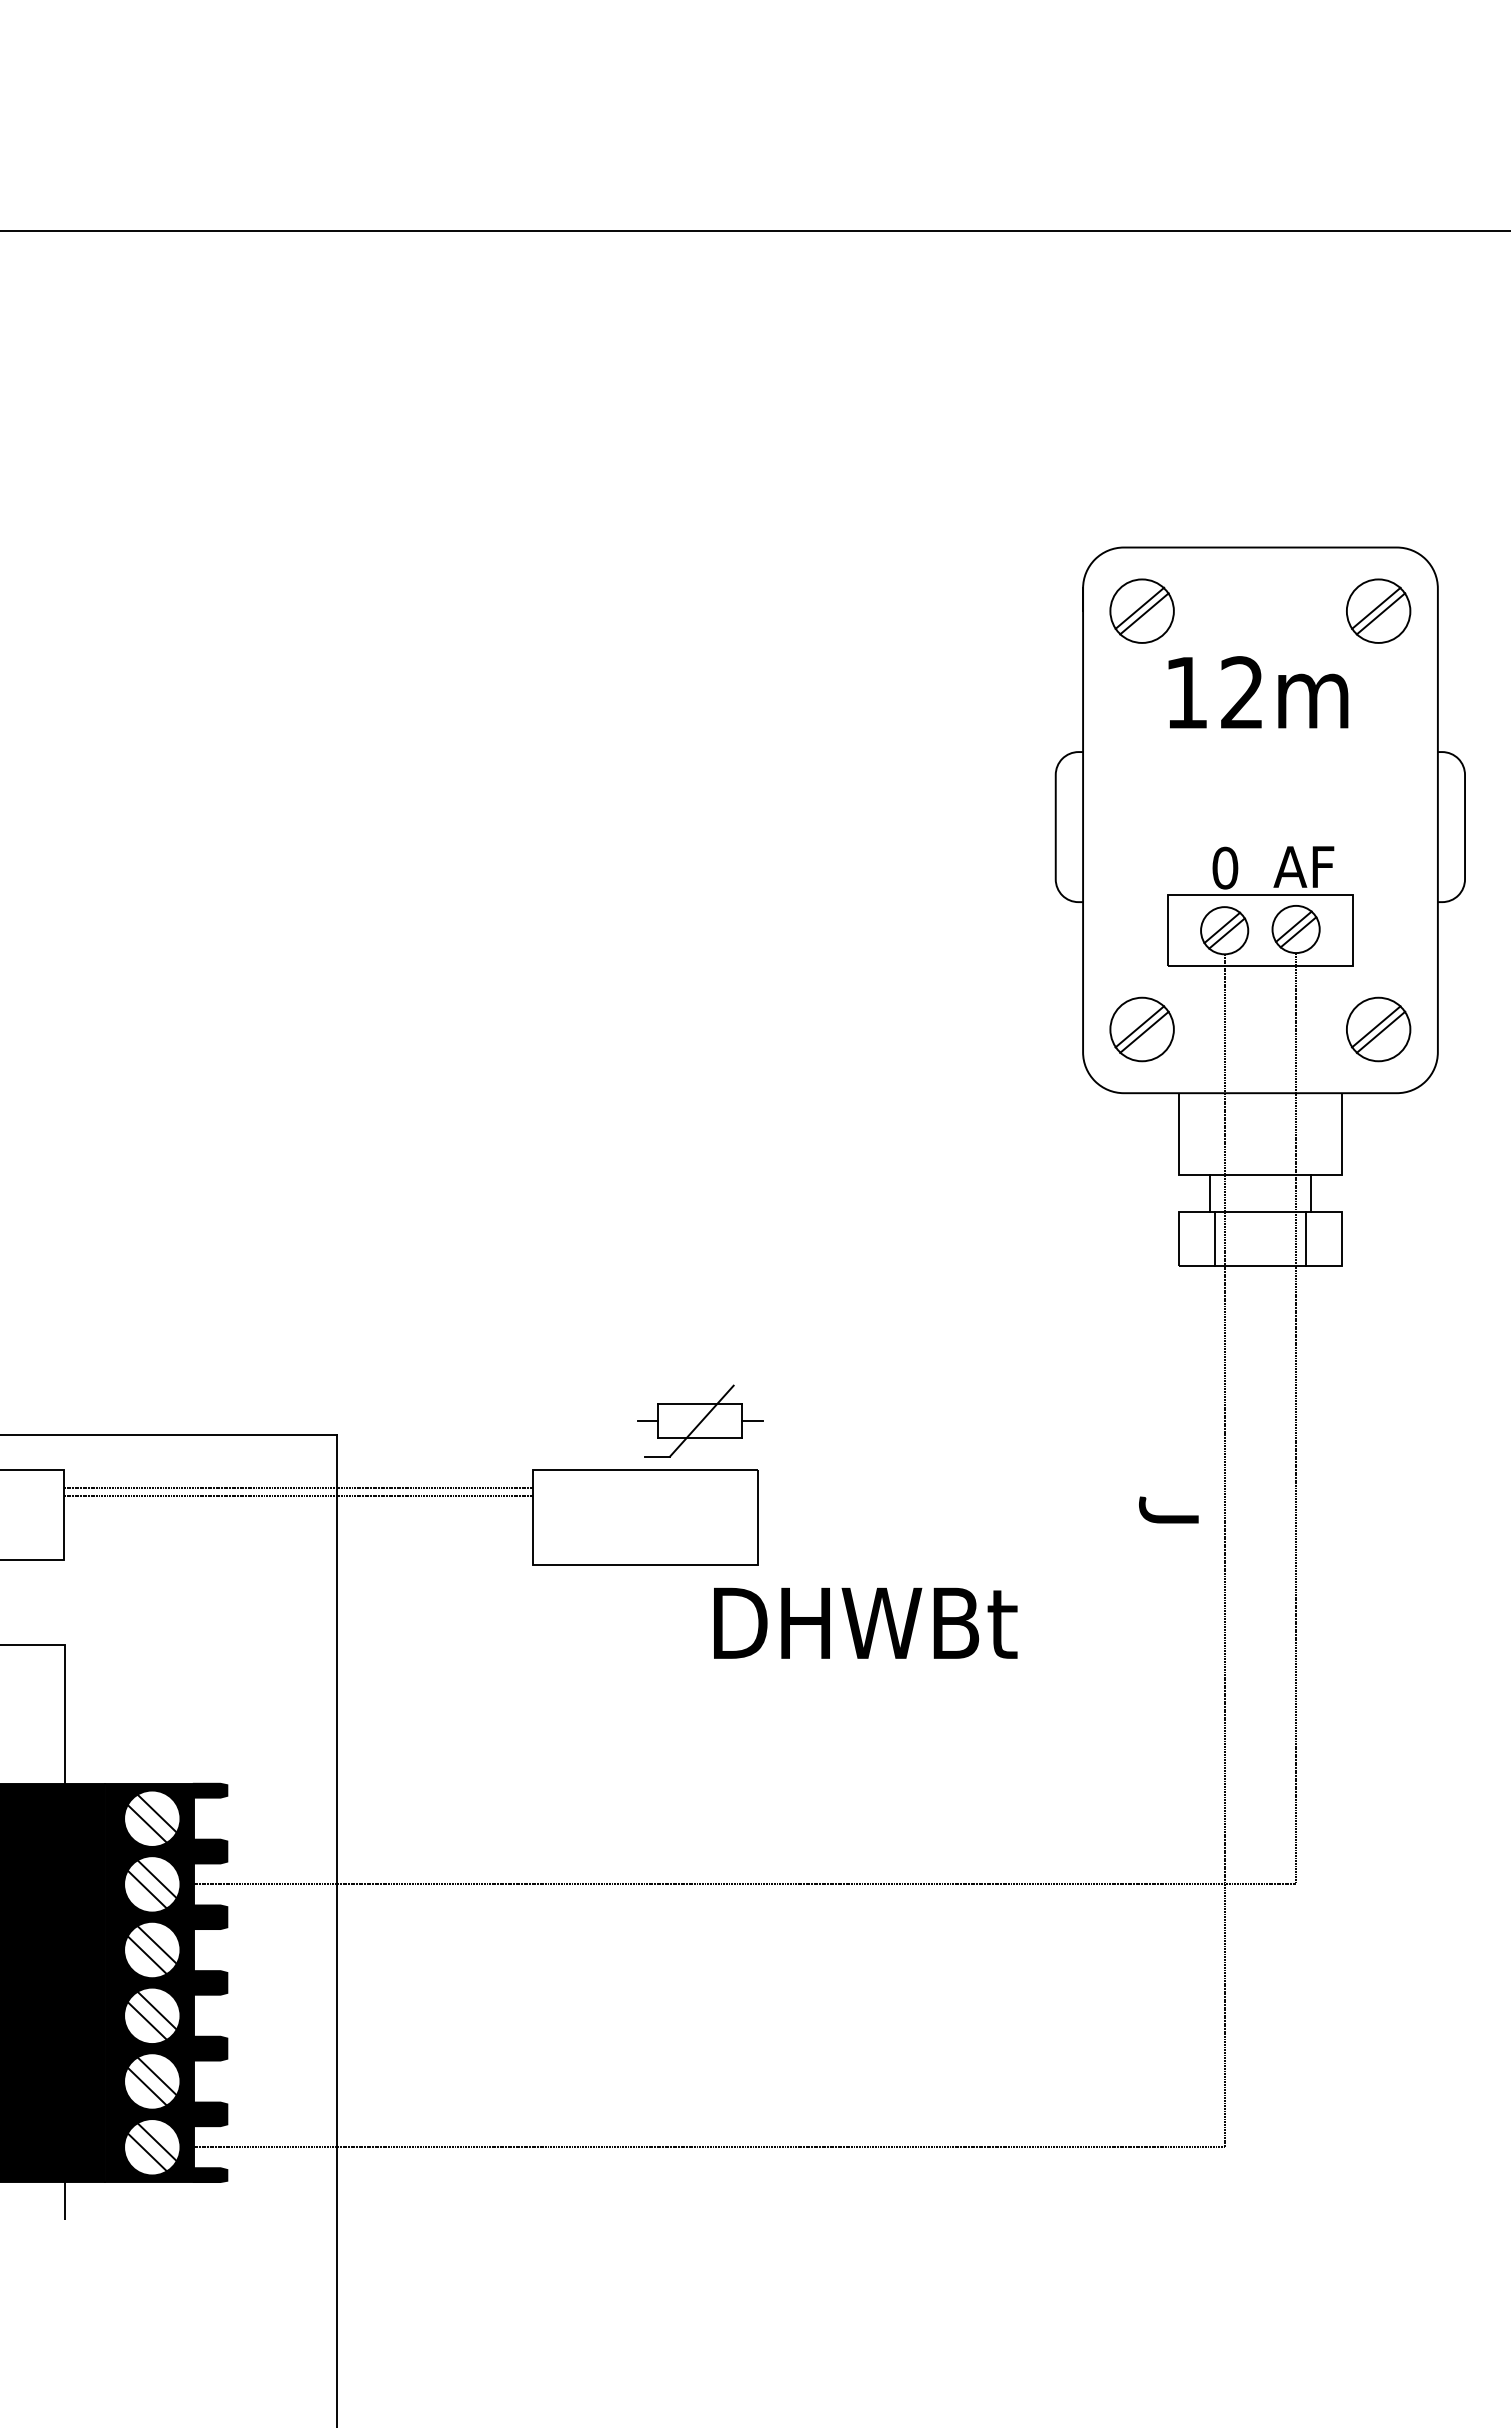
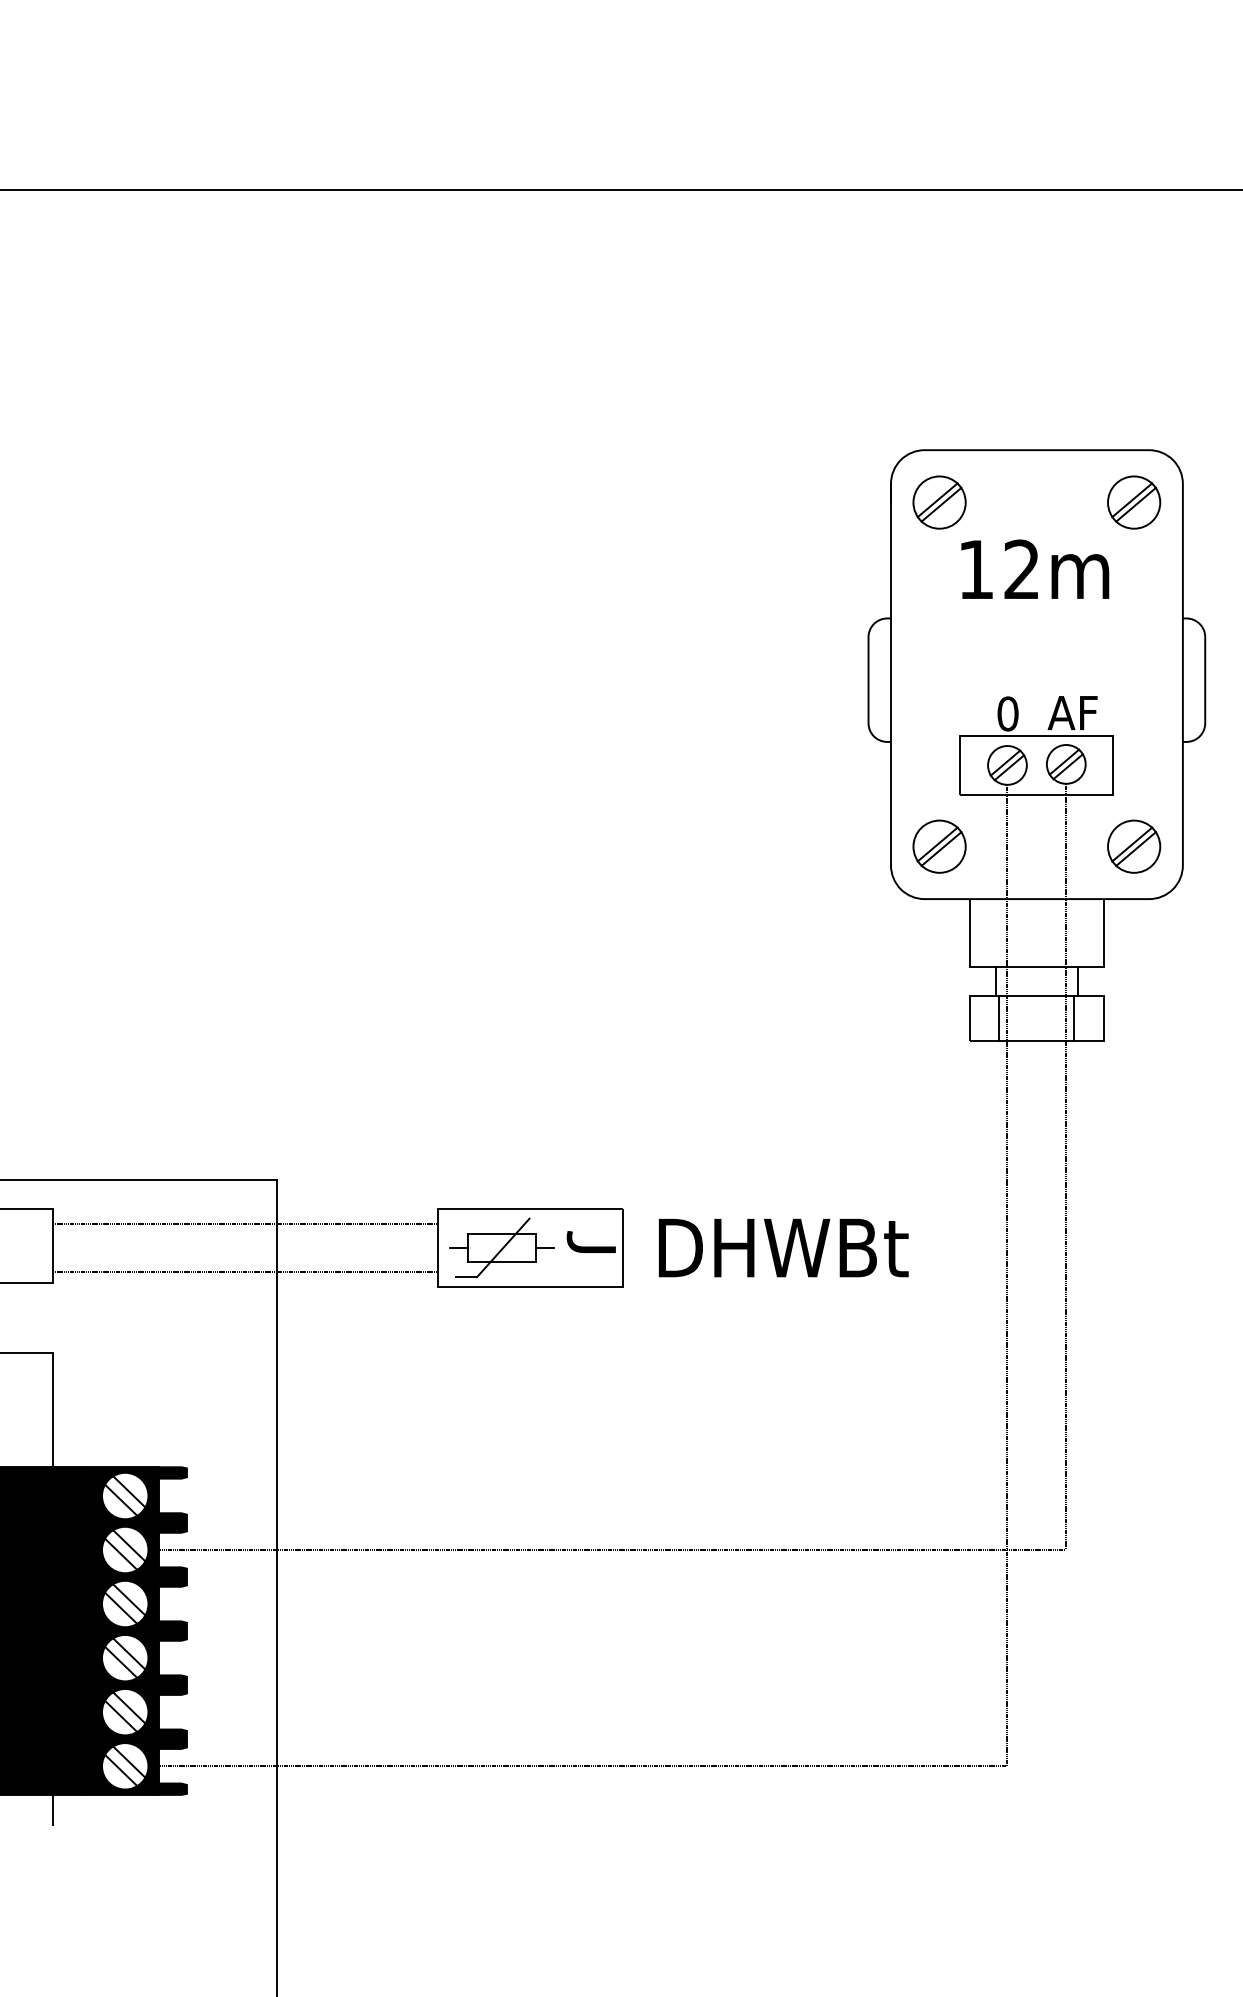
part: (700, 1420) -> (502, 1247), moved
line: (298, 1495) -> (245, 1272), moved
text: (1168, 1509) -> (591, 1241), moved
text: (865, 1622) -> (783, 1247), moved

